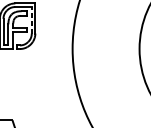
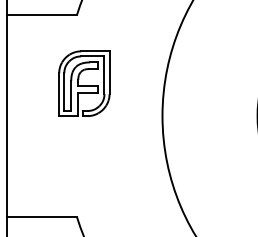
line: (31, 20) -> (104, 75), dashed -> solid

